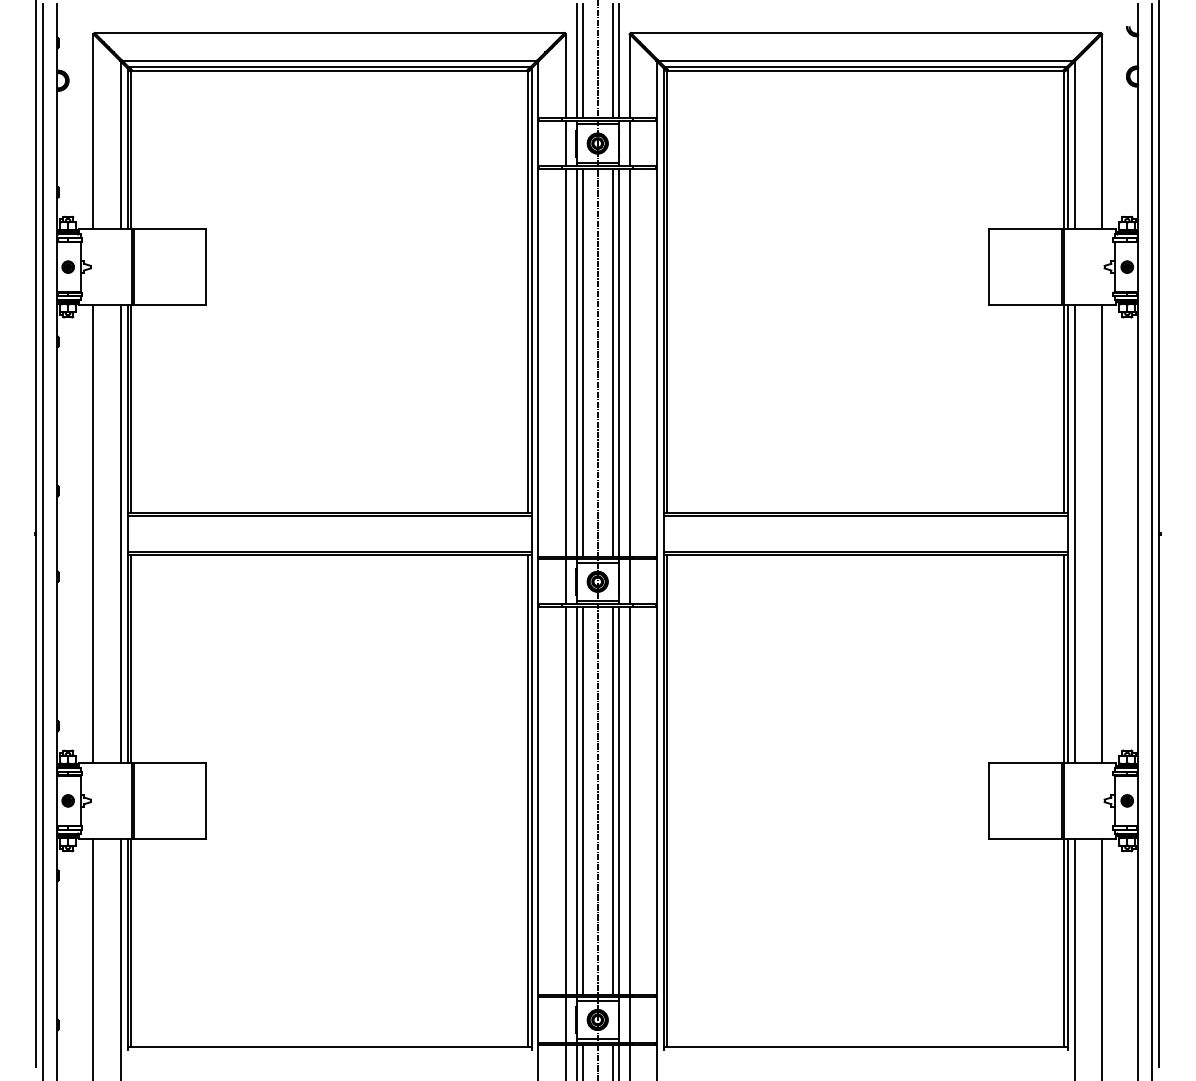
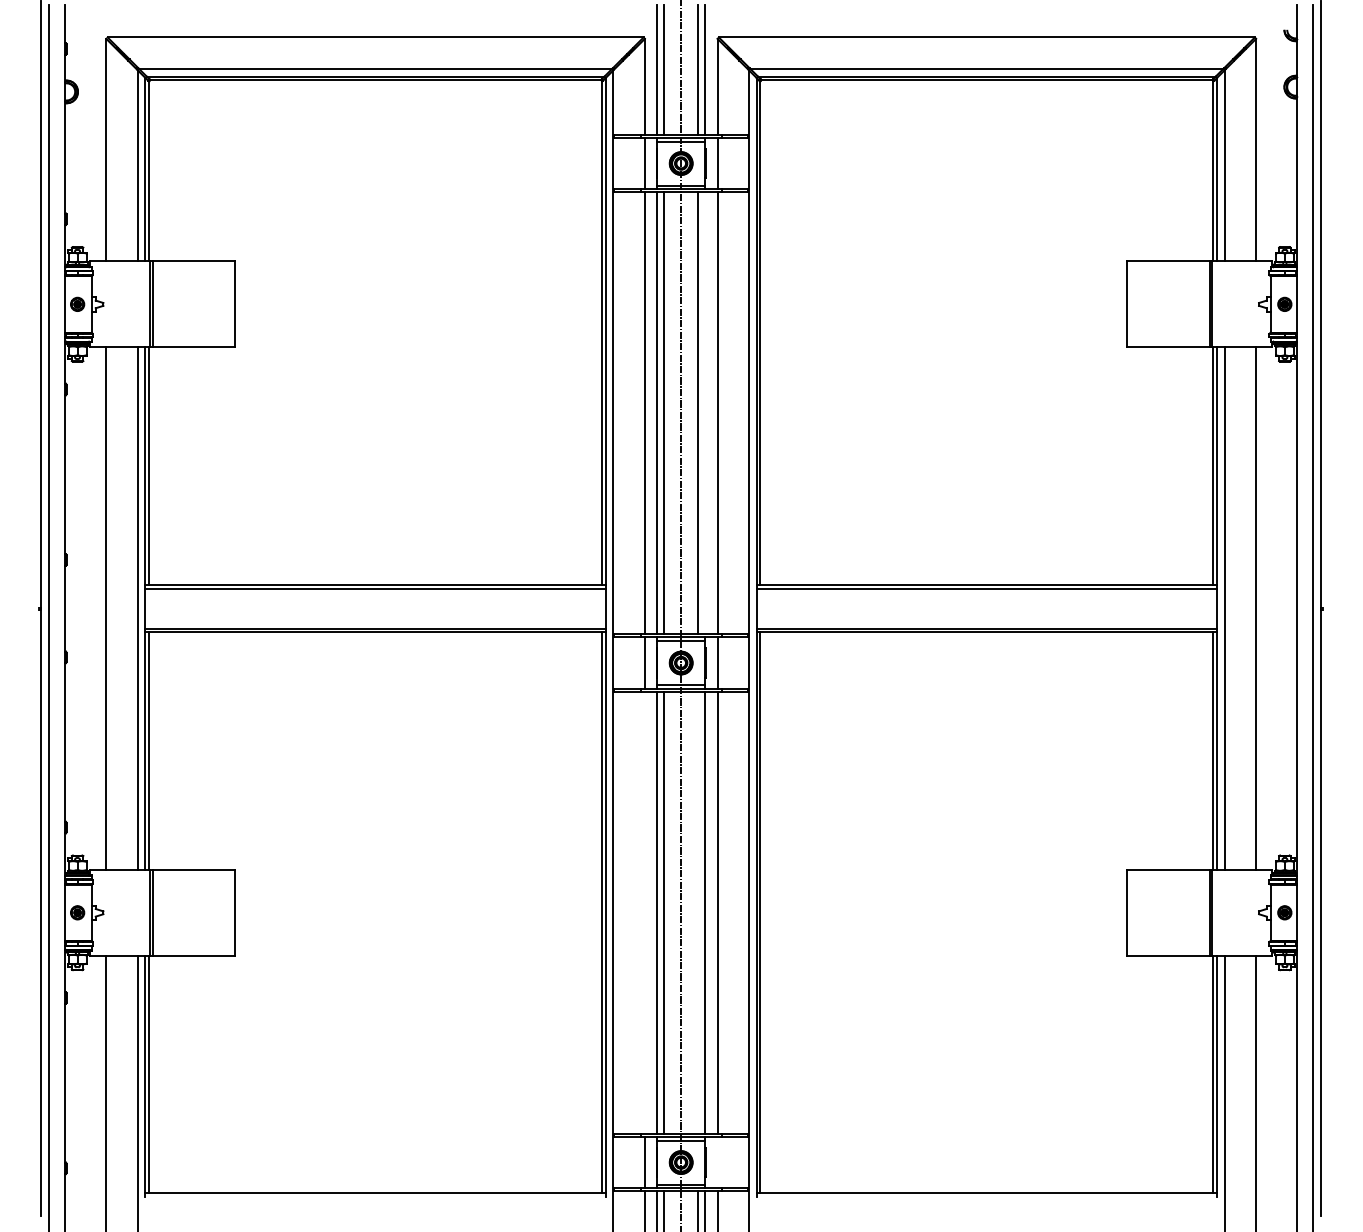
line: (619, 362) -> (705, 413), removed
line: (565, 800) -> (644, 912), removed
line: (612, 800) -> (698, 912), removed
line: (629, 1019) -> (717, 1162), removed

